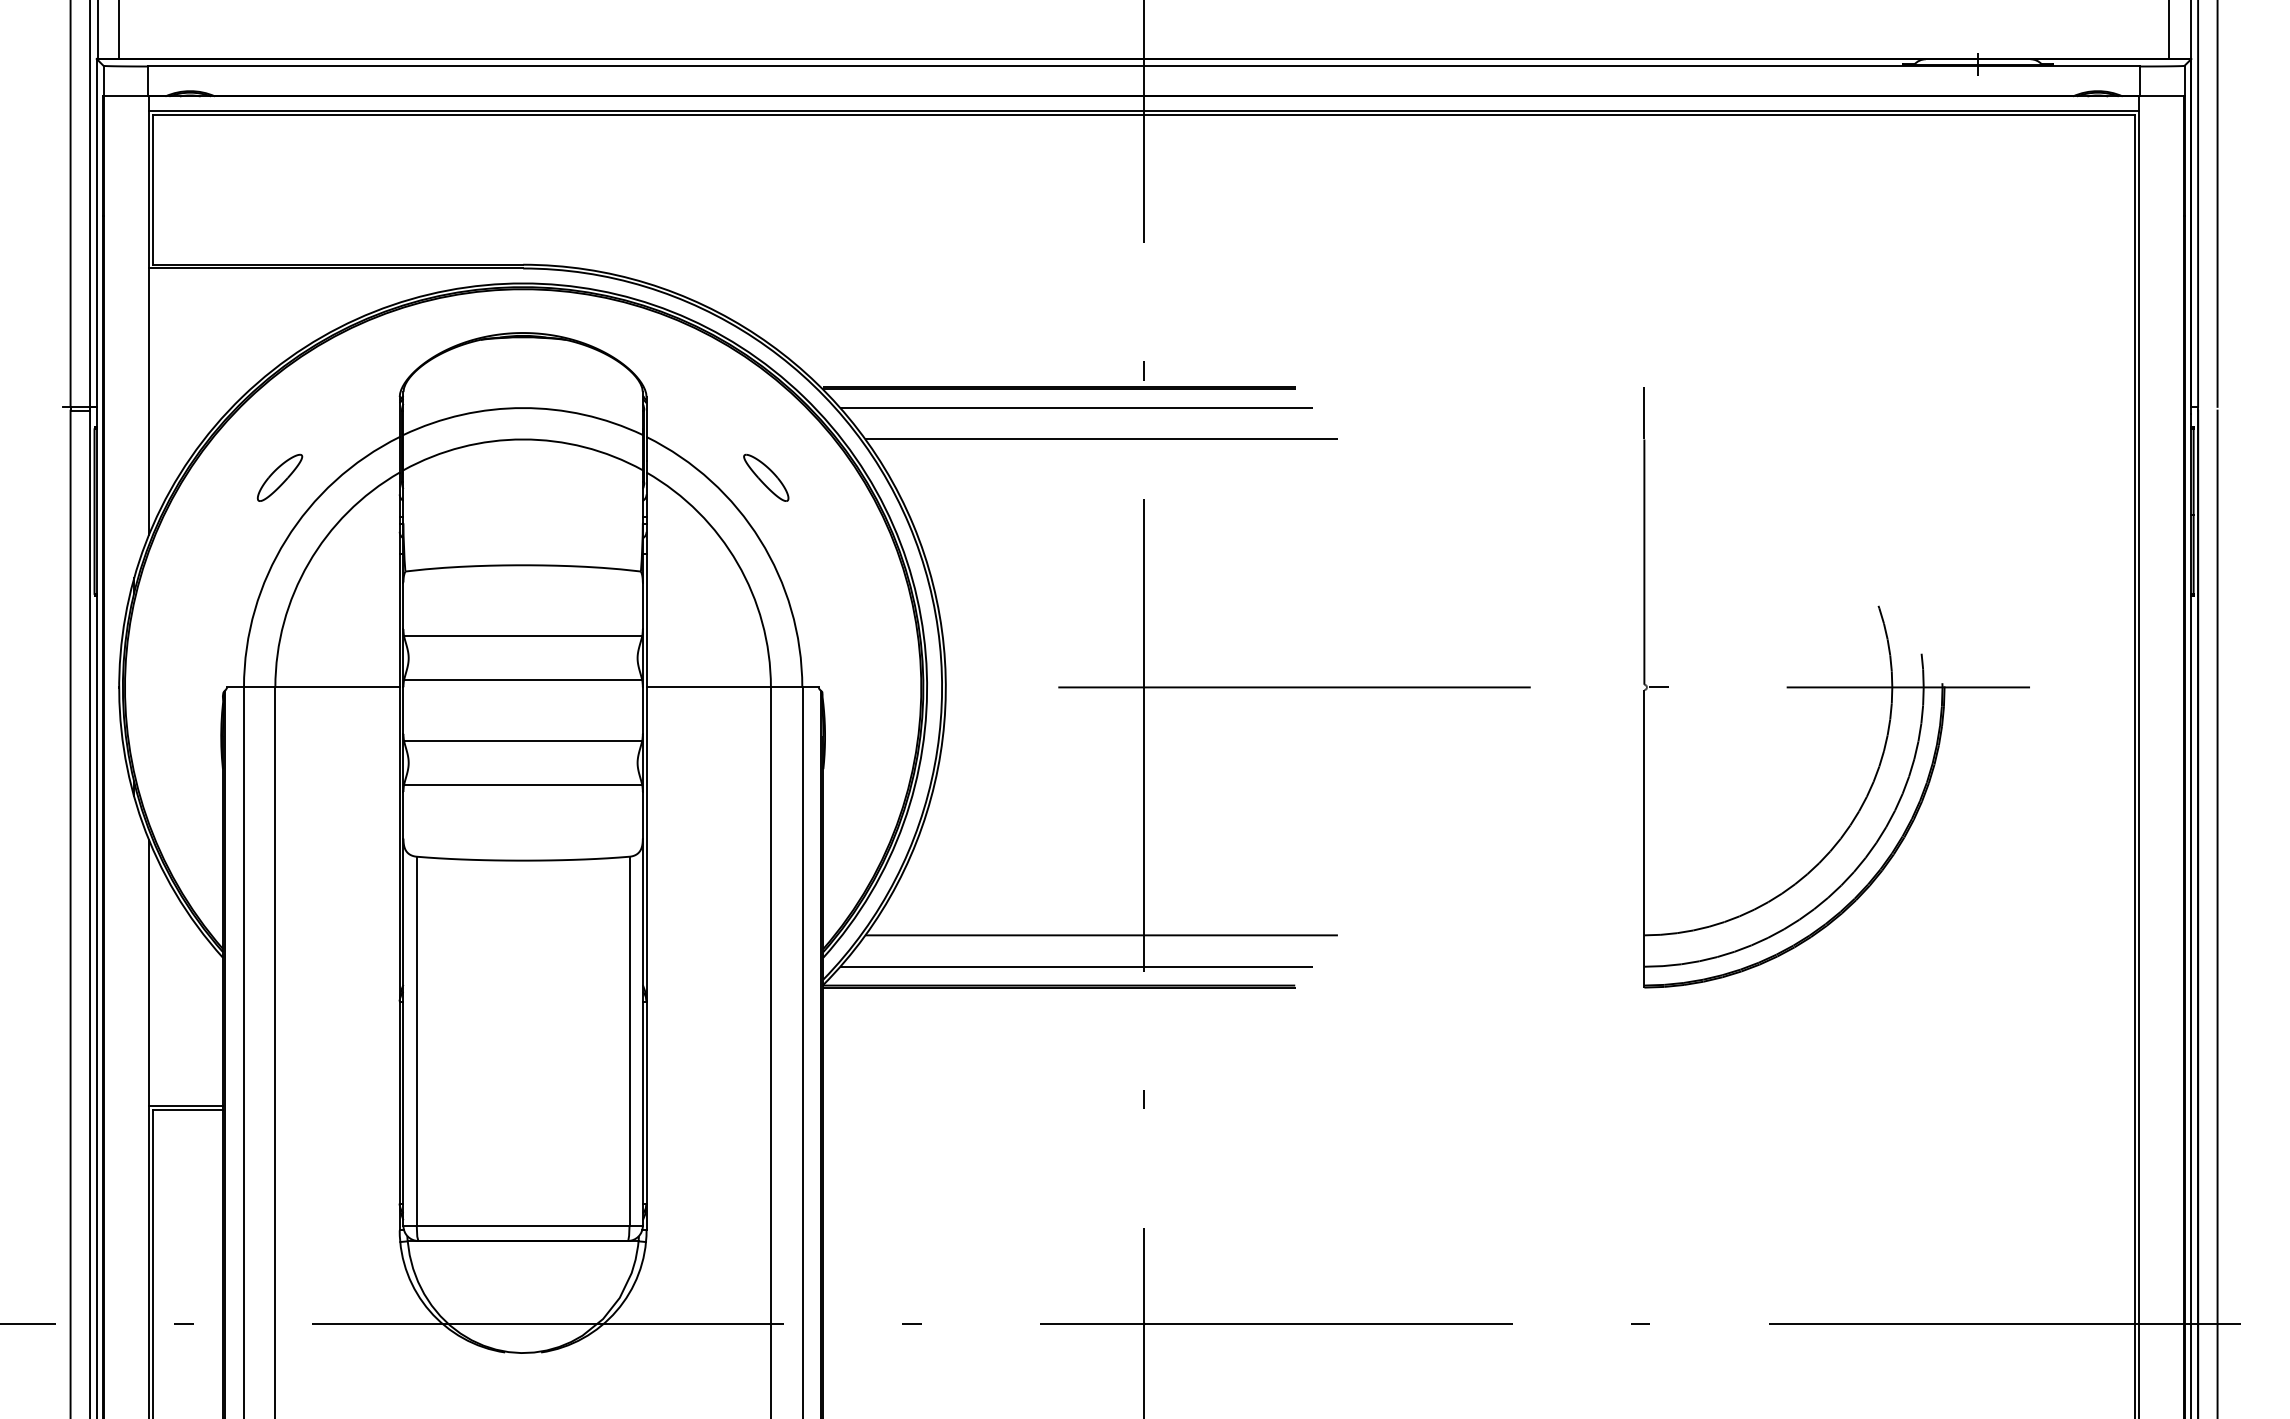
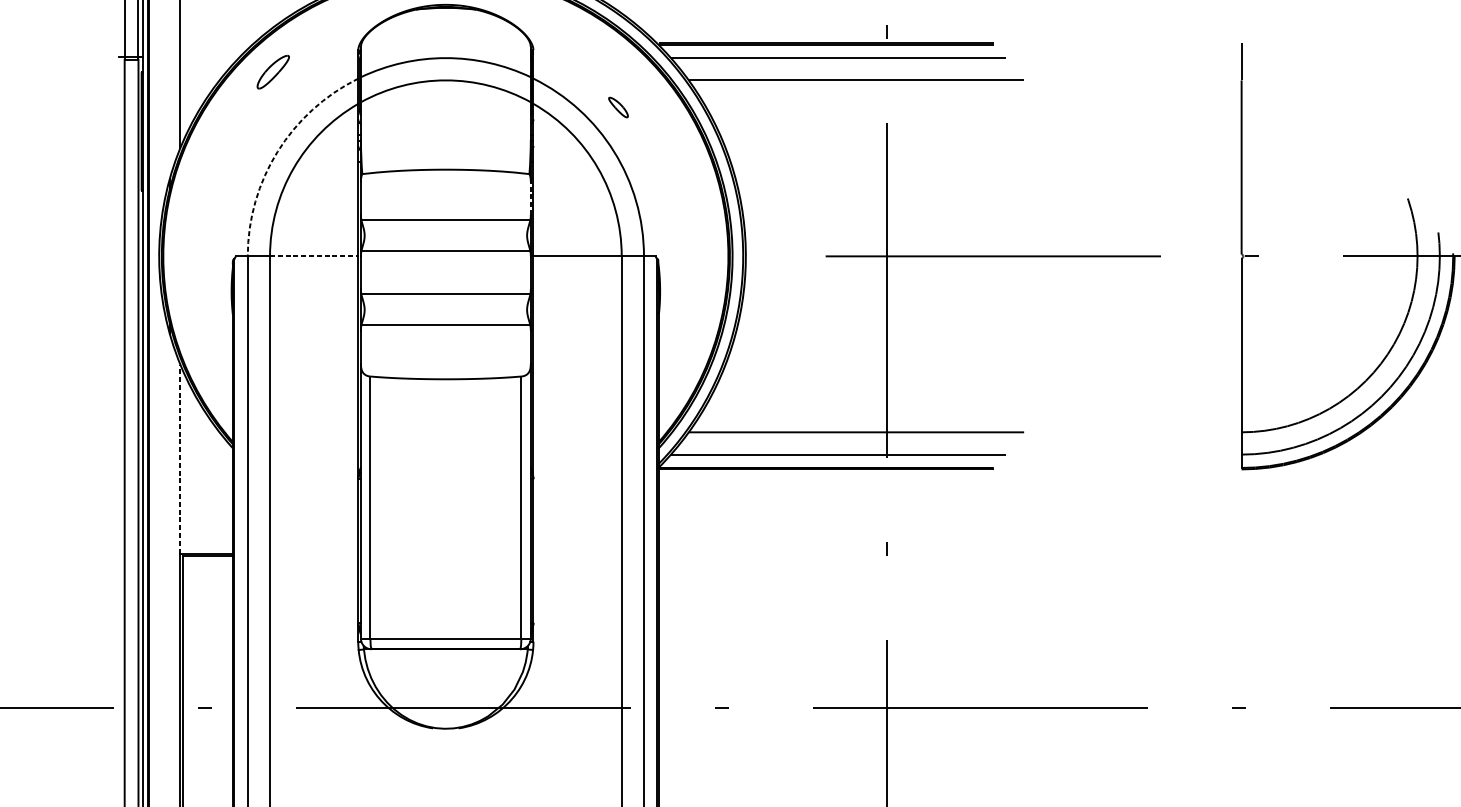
part: (279, 477) -> (272, 71), moved
part: (766, 477) -> (618, 107), size x0.6
arc: (286, 539) -> (277, 151), solid -> dashed
line: (642, 605) -> (530, 198), solid -> dashed
line: (338, 687) -> (314, 256), solid -> dashed
line: (149, 972) -> (180, 458), solid -> dashed

